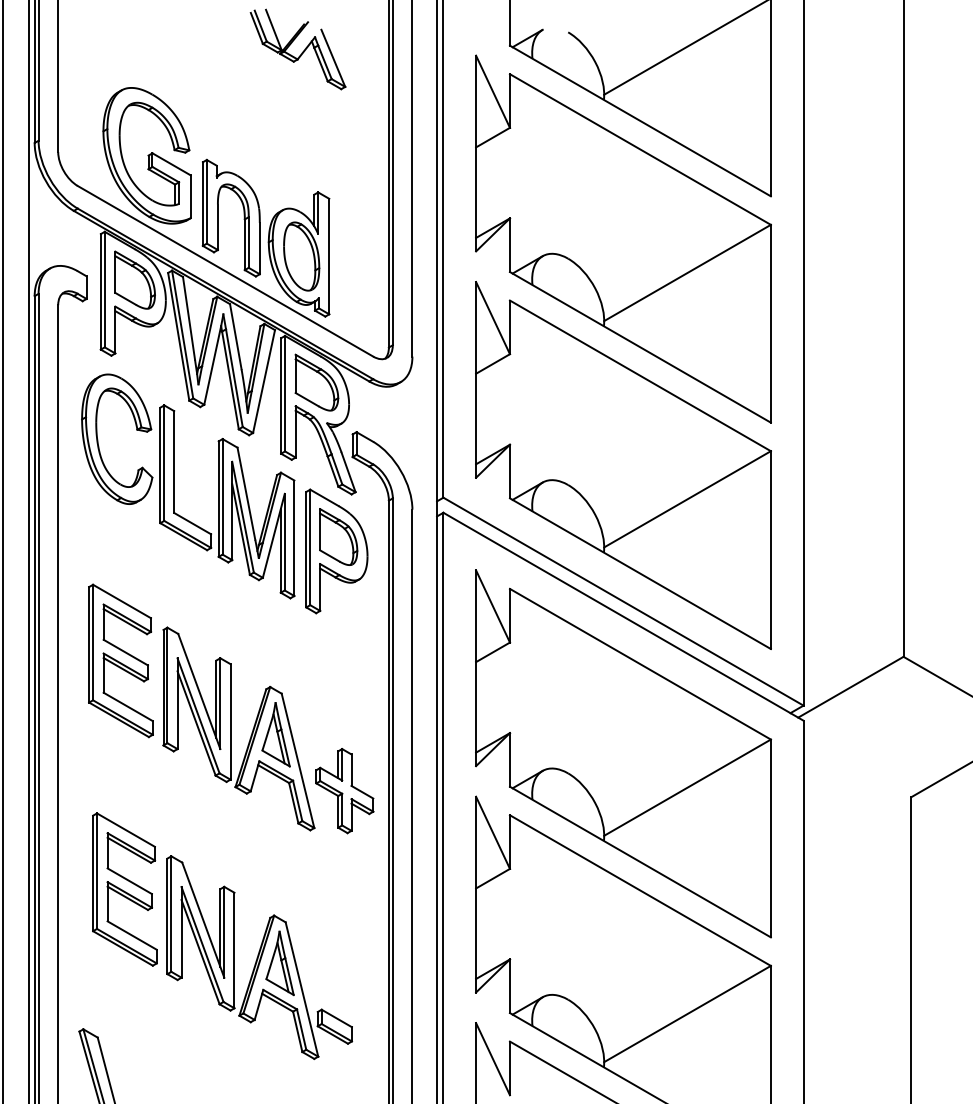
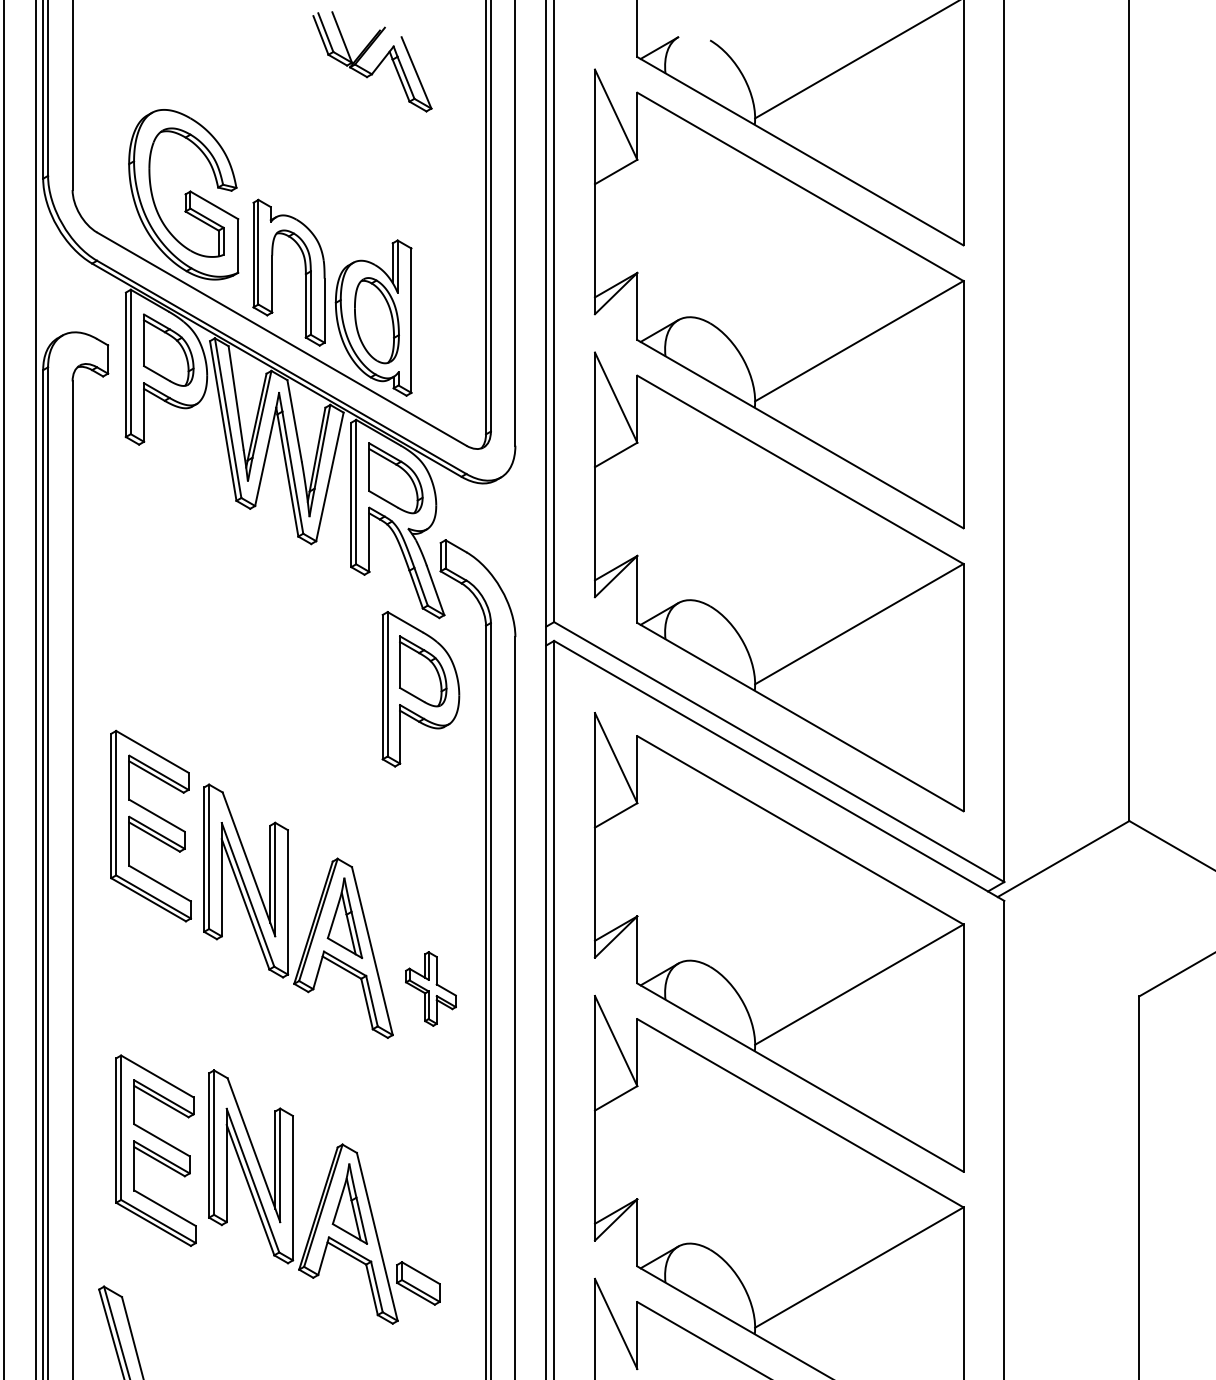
part: (174, 486) -> (217, 608), removed
part: (344, 791) -> (430, 989), size x0.7
part: (124, 889) -> (155, 1150), moved

